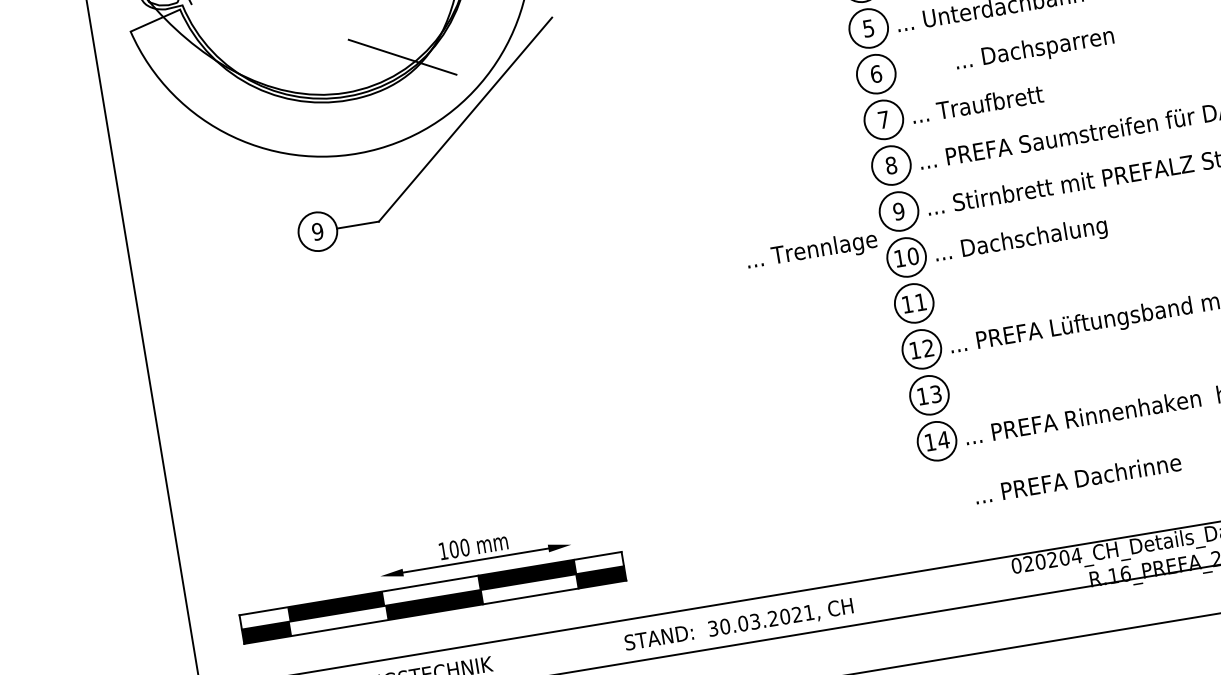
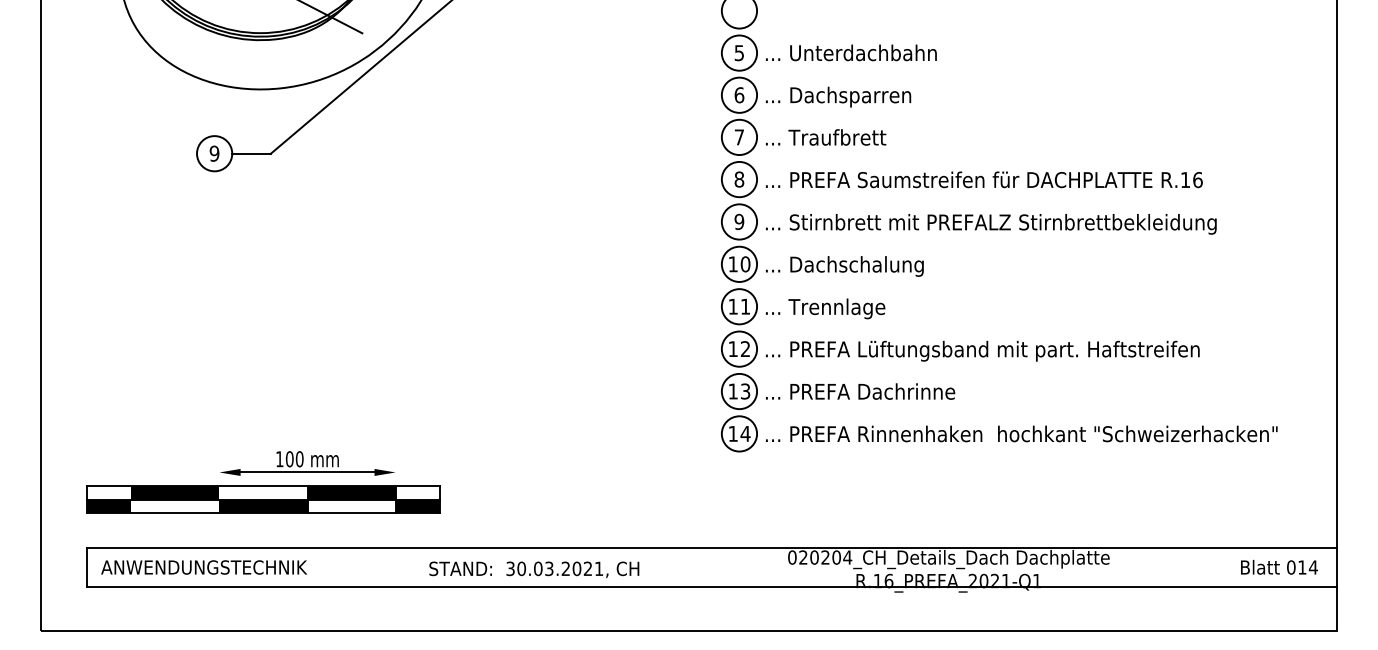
text: (1034, 49) -> (838, 96), moved
text: (812, 251) -> (825, 308), moved
text: (1078, 478) -> (860, 391), moved

